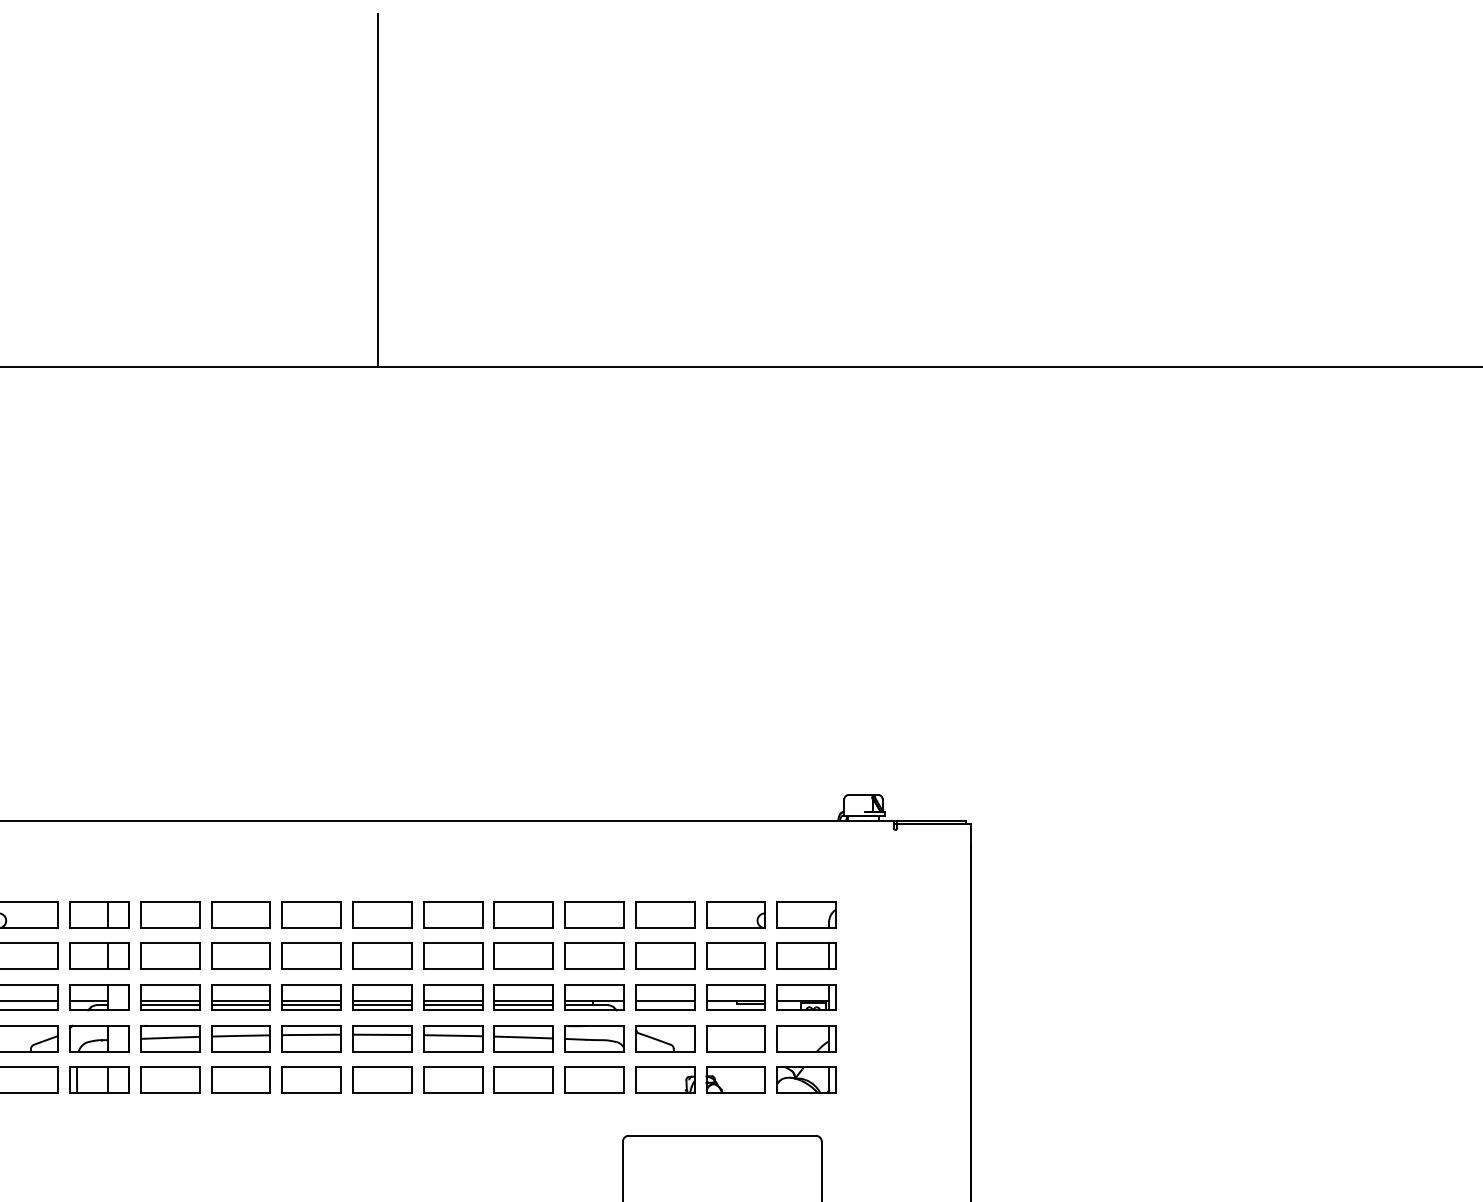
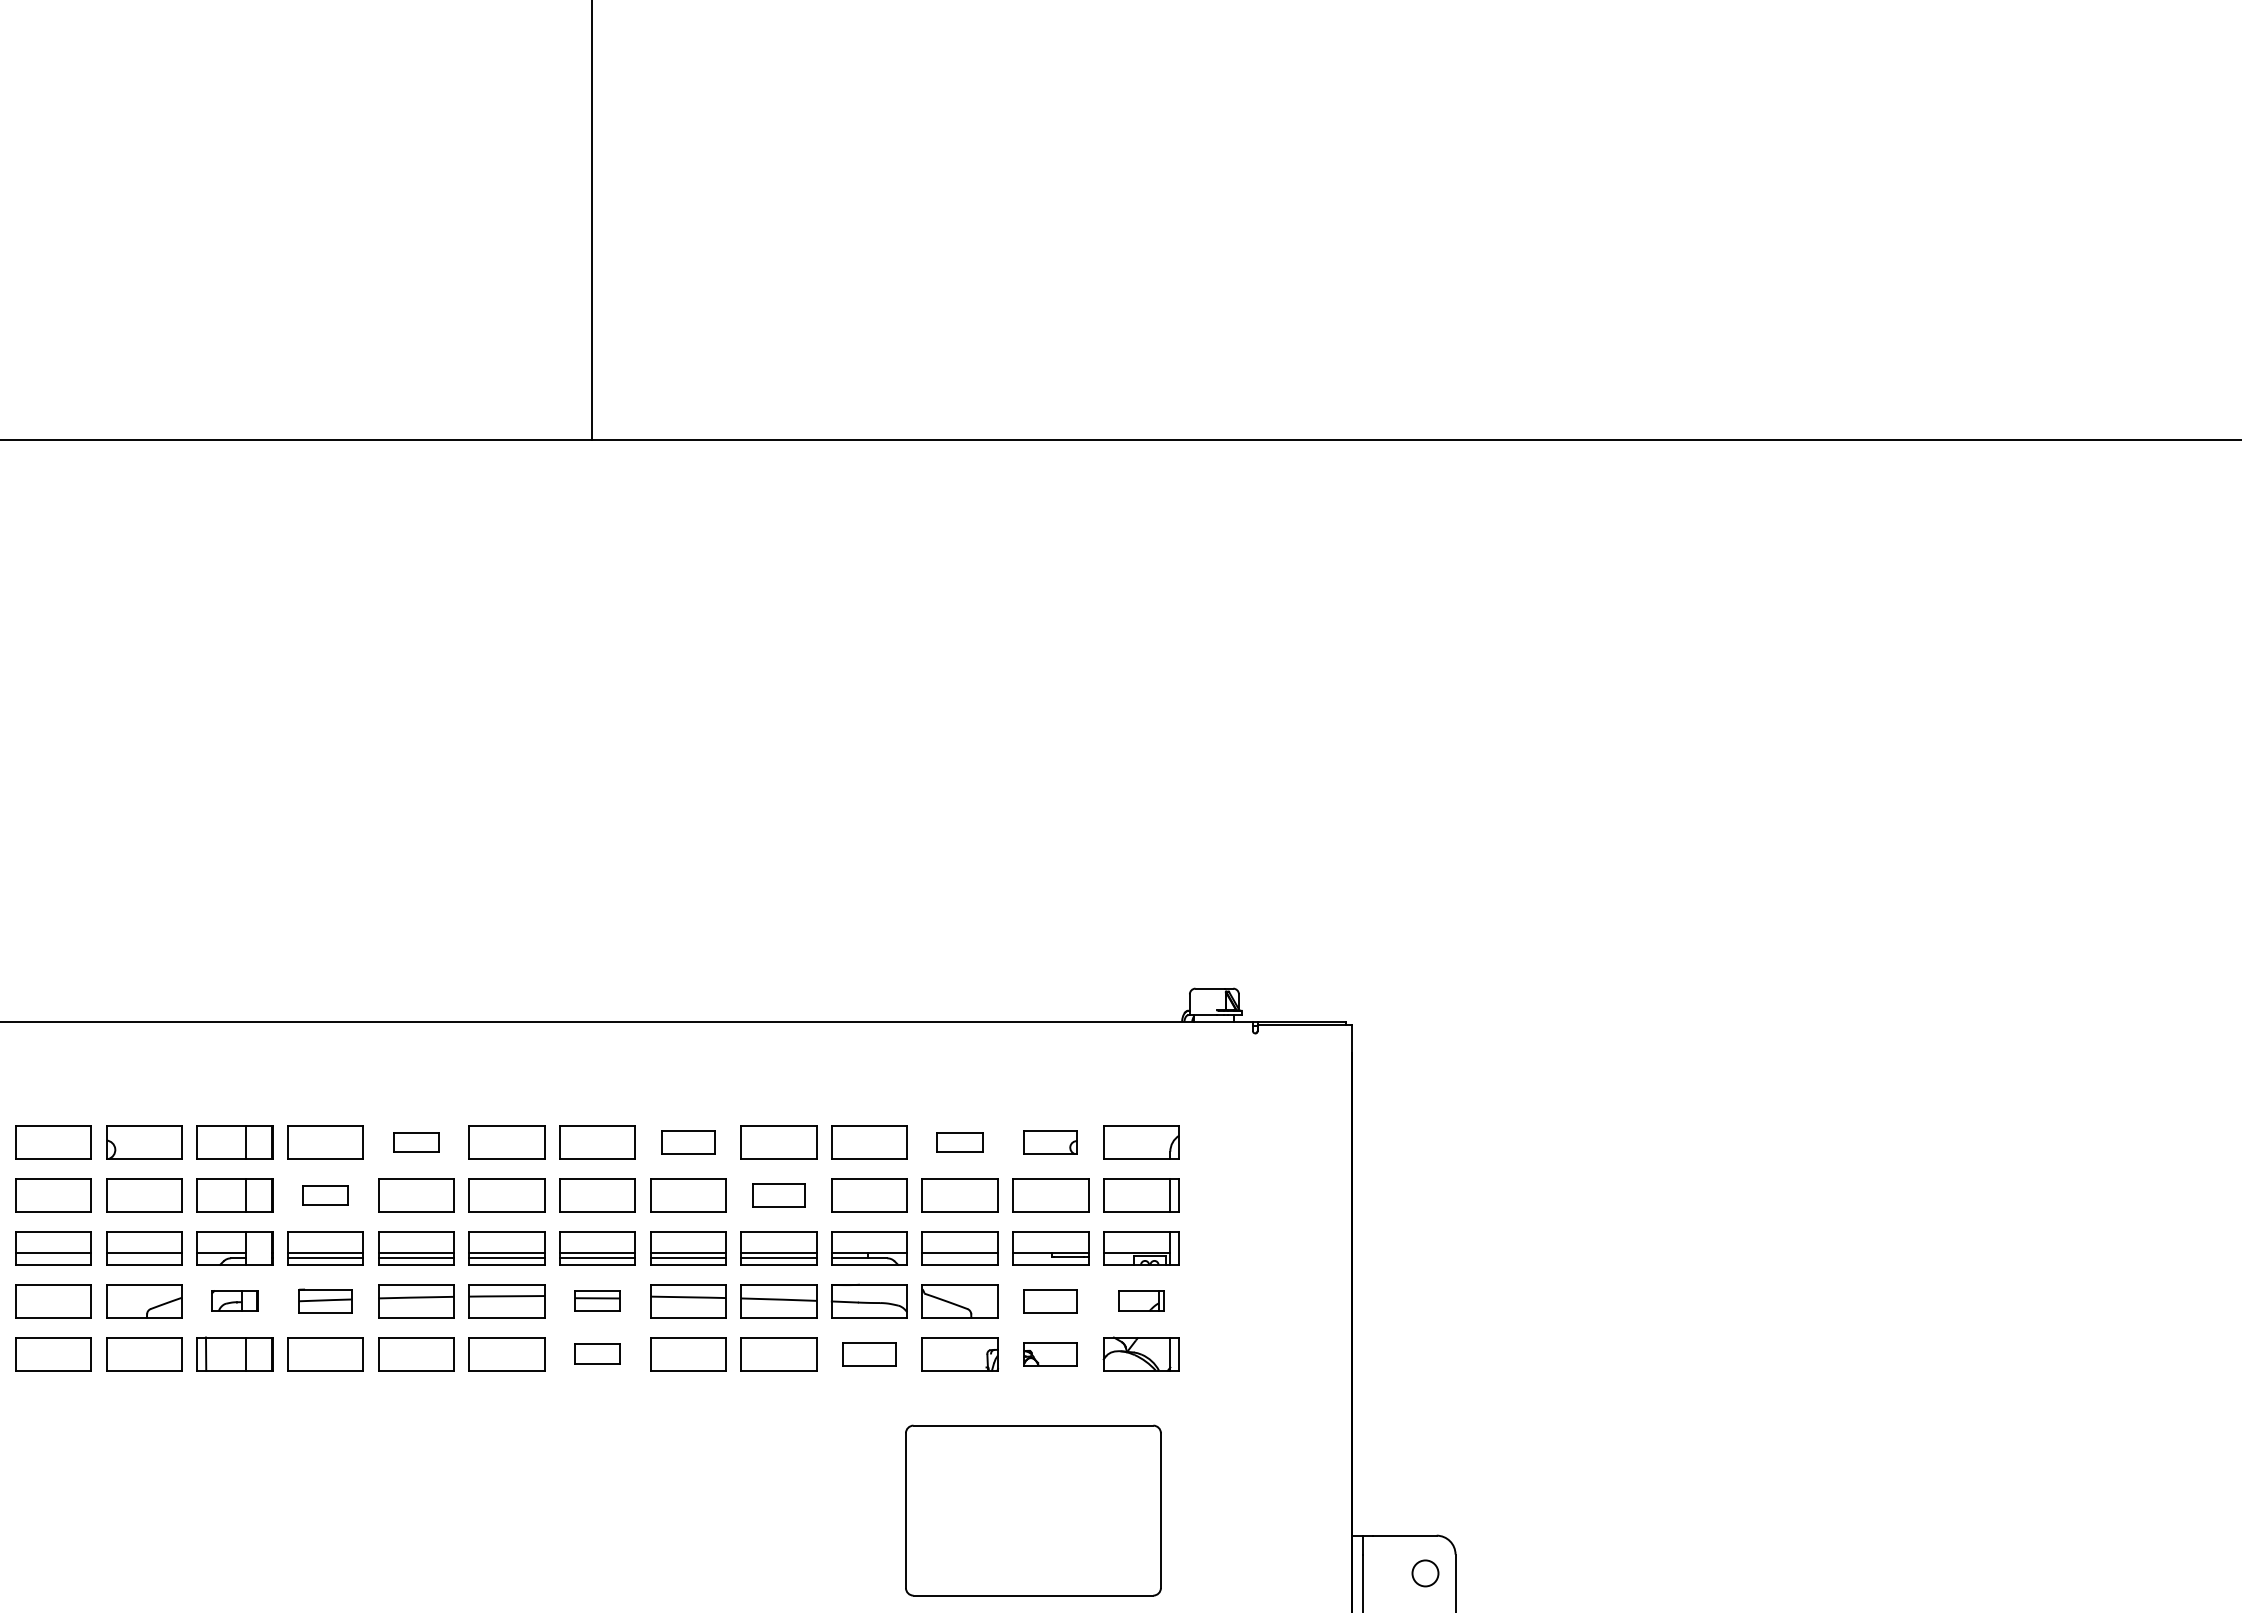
part: (241, 914) -> (416, 1142), size x0.6
part: (453, 914) -> (688, 1142), size x0.7
part: (664, 914) -> (959, 1142), size x0.6
part: (735, 914) -> (1050, 1142), size x0.7
part: (170, 956) -> (325, 1195), size x0.6
part: (523, 956) -> (778, 1195), size x0.7
part: (99, 1038) -> (234, 1300), size x0.6
part: (170, 1038) -> (325, 1300), size x0.7
part: (382, 1038) -> (597, 1301), size x0.6
part: (735, 1038) -> (1050, 1301), size x0.7
part: (806, 1038) -> (1141, 1301), size x0.6
part: (382, 1080) -> (597, 1354), size x0.6
part: (594, 1080) -> (869, 1354), size x0.7
part: (735, 1080) -> (1050, 1354), size x0.7

